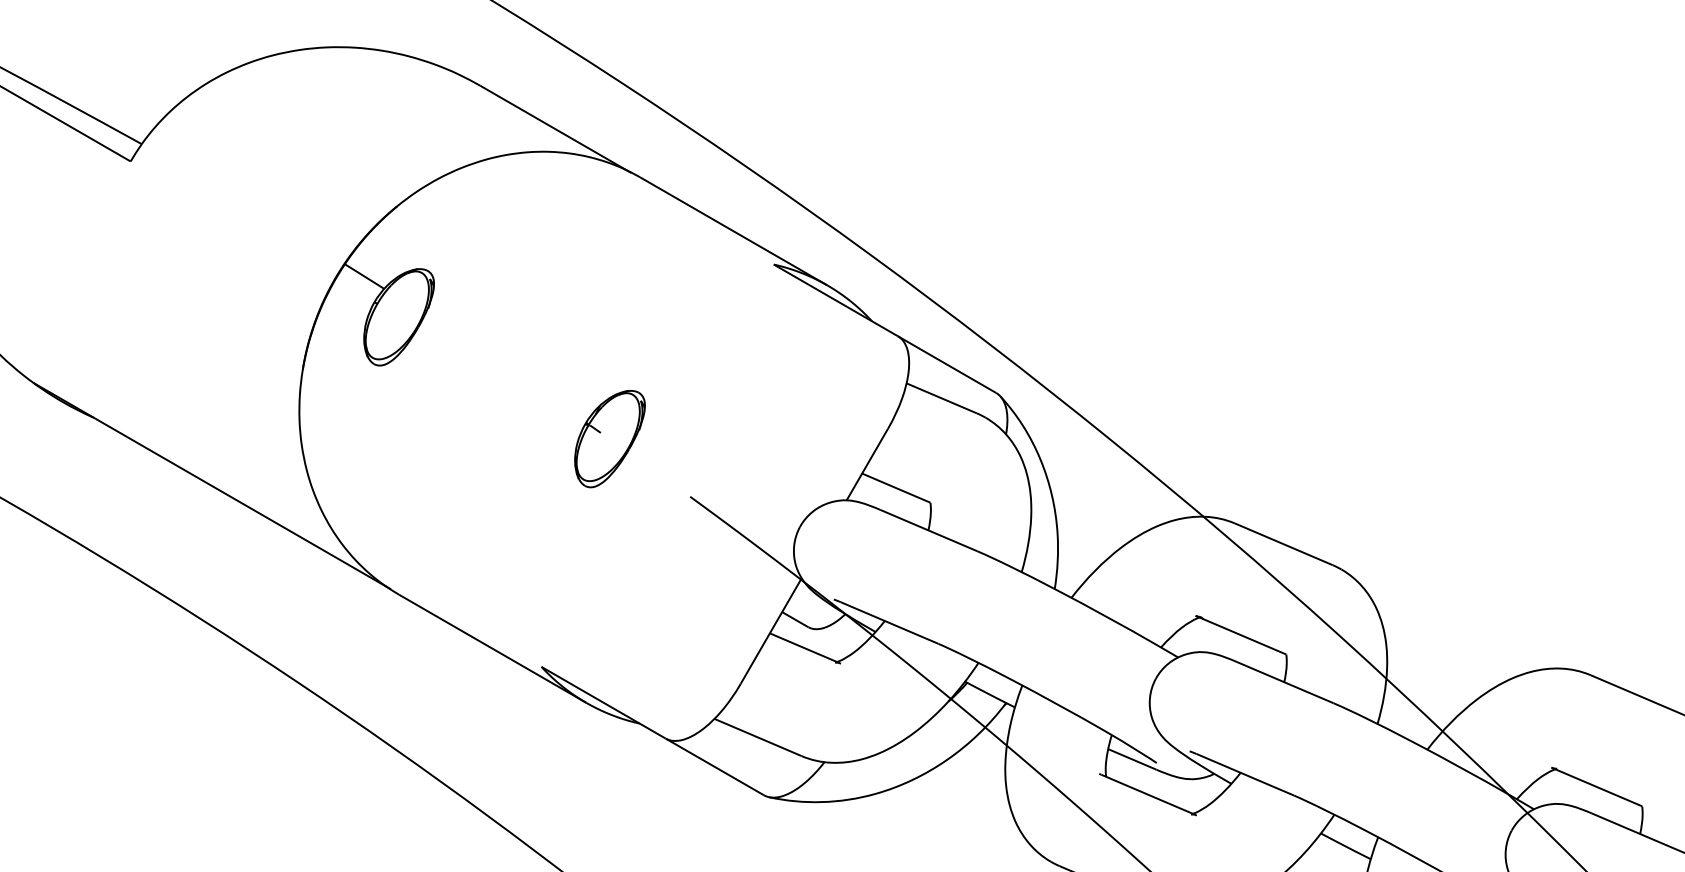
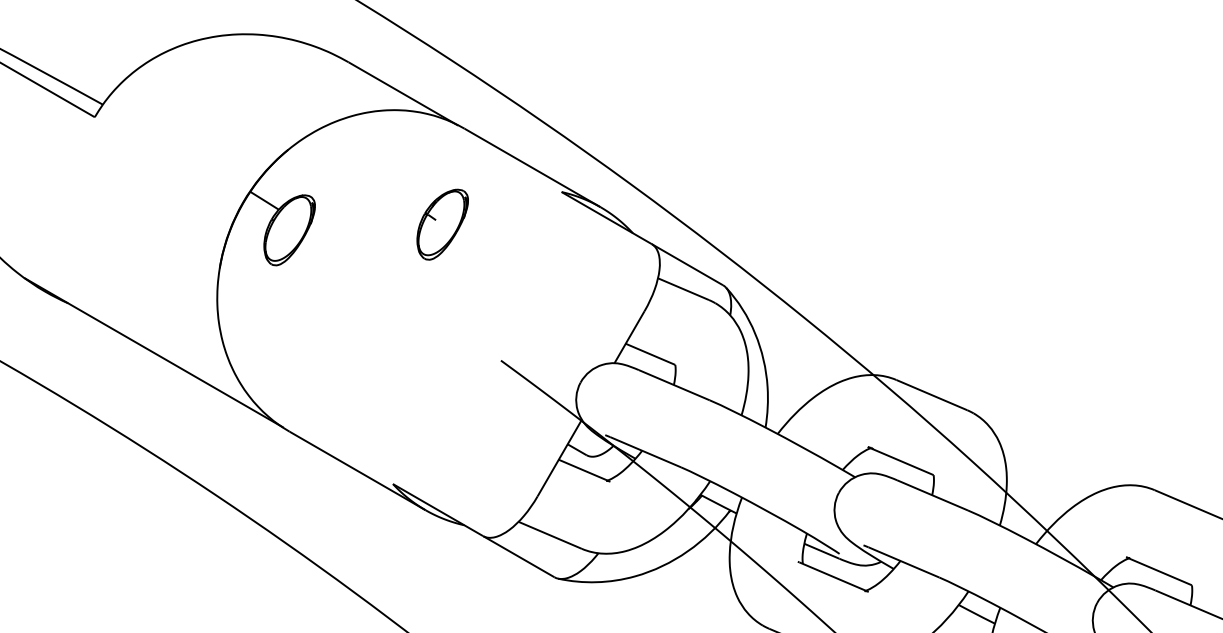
part: (609, 438) -> (442, 224), moved

